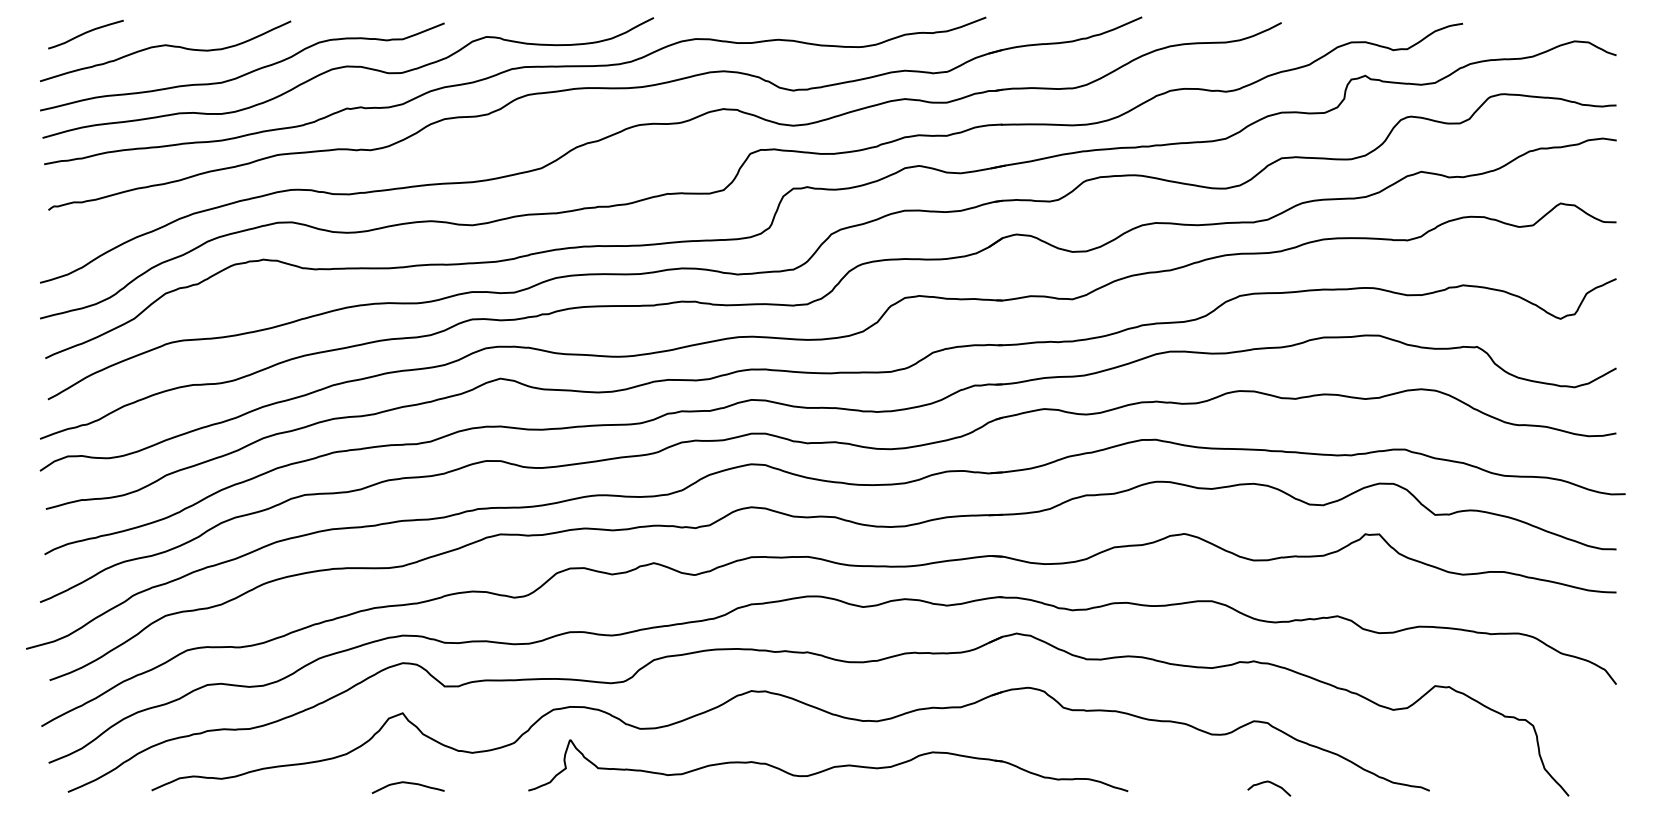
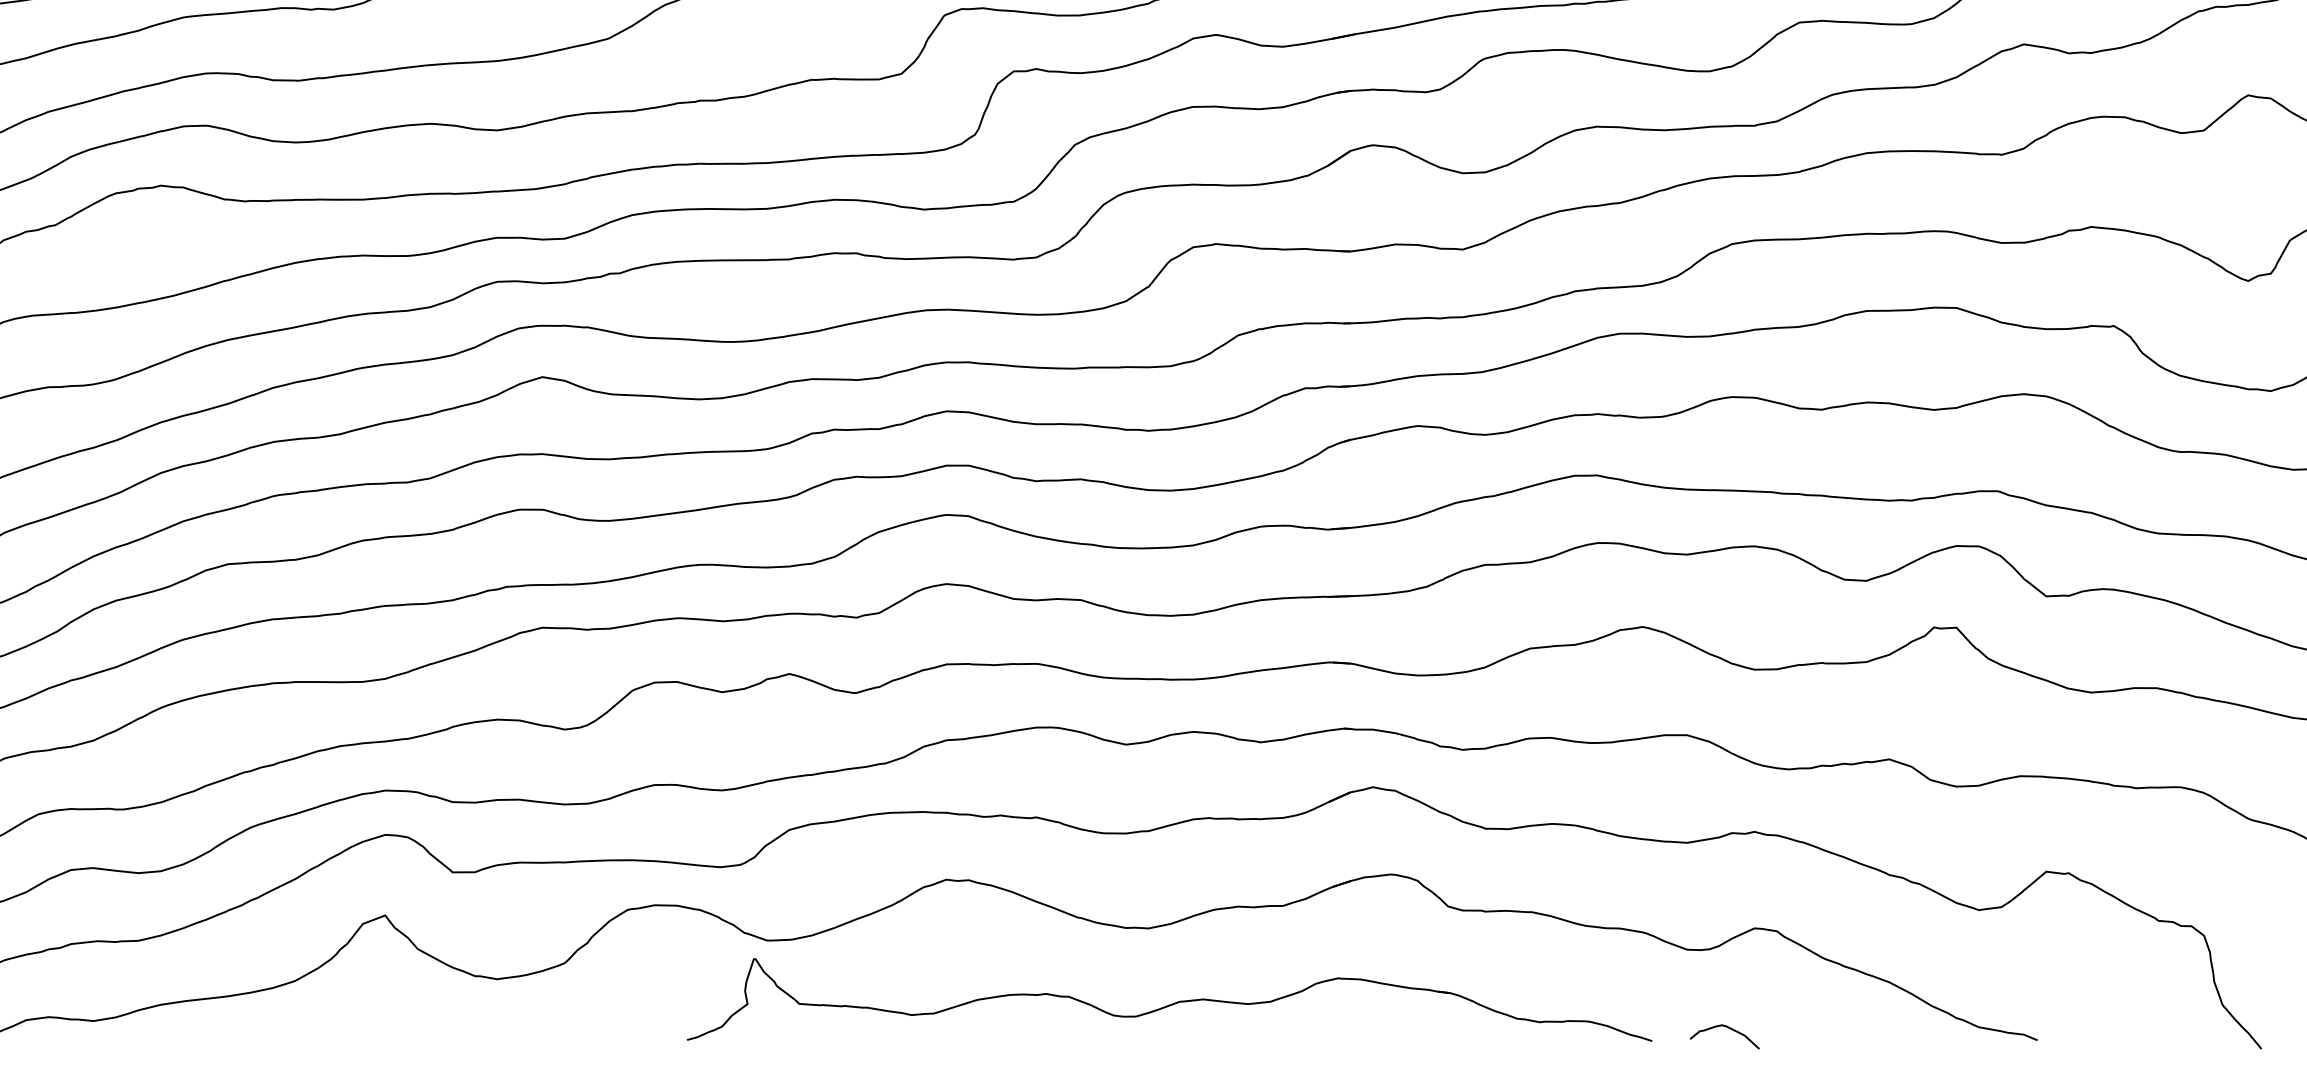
part: (828, 765) -> (1170, 999), moved
curve: (407, 783) -> (392, 1028), removed
curve: (1272, 784) -> (1729, 1030), moved

